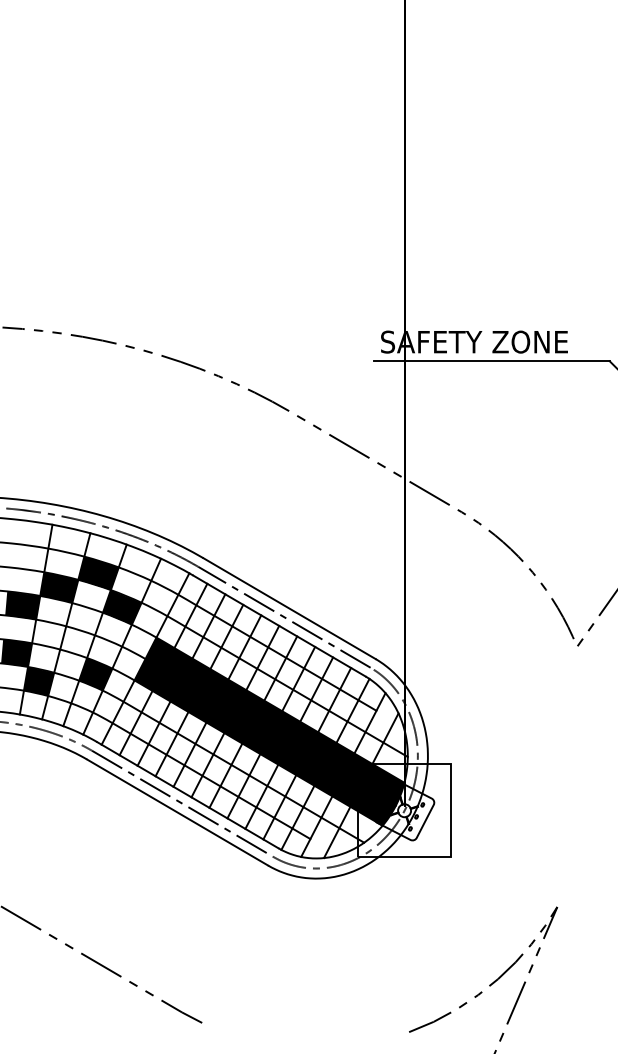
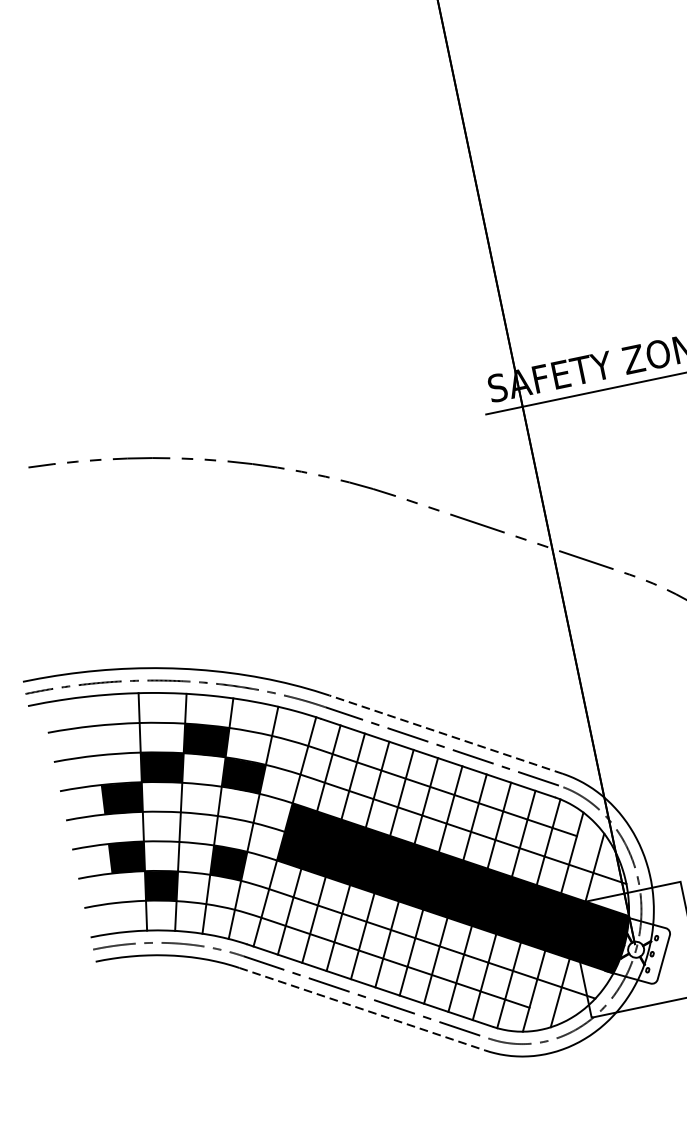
line: (289, 608) -> (446, 734), solid -> dashed
line: (177, 812) -> (362, 1009), solid -> dashed

